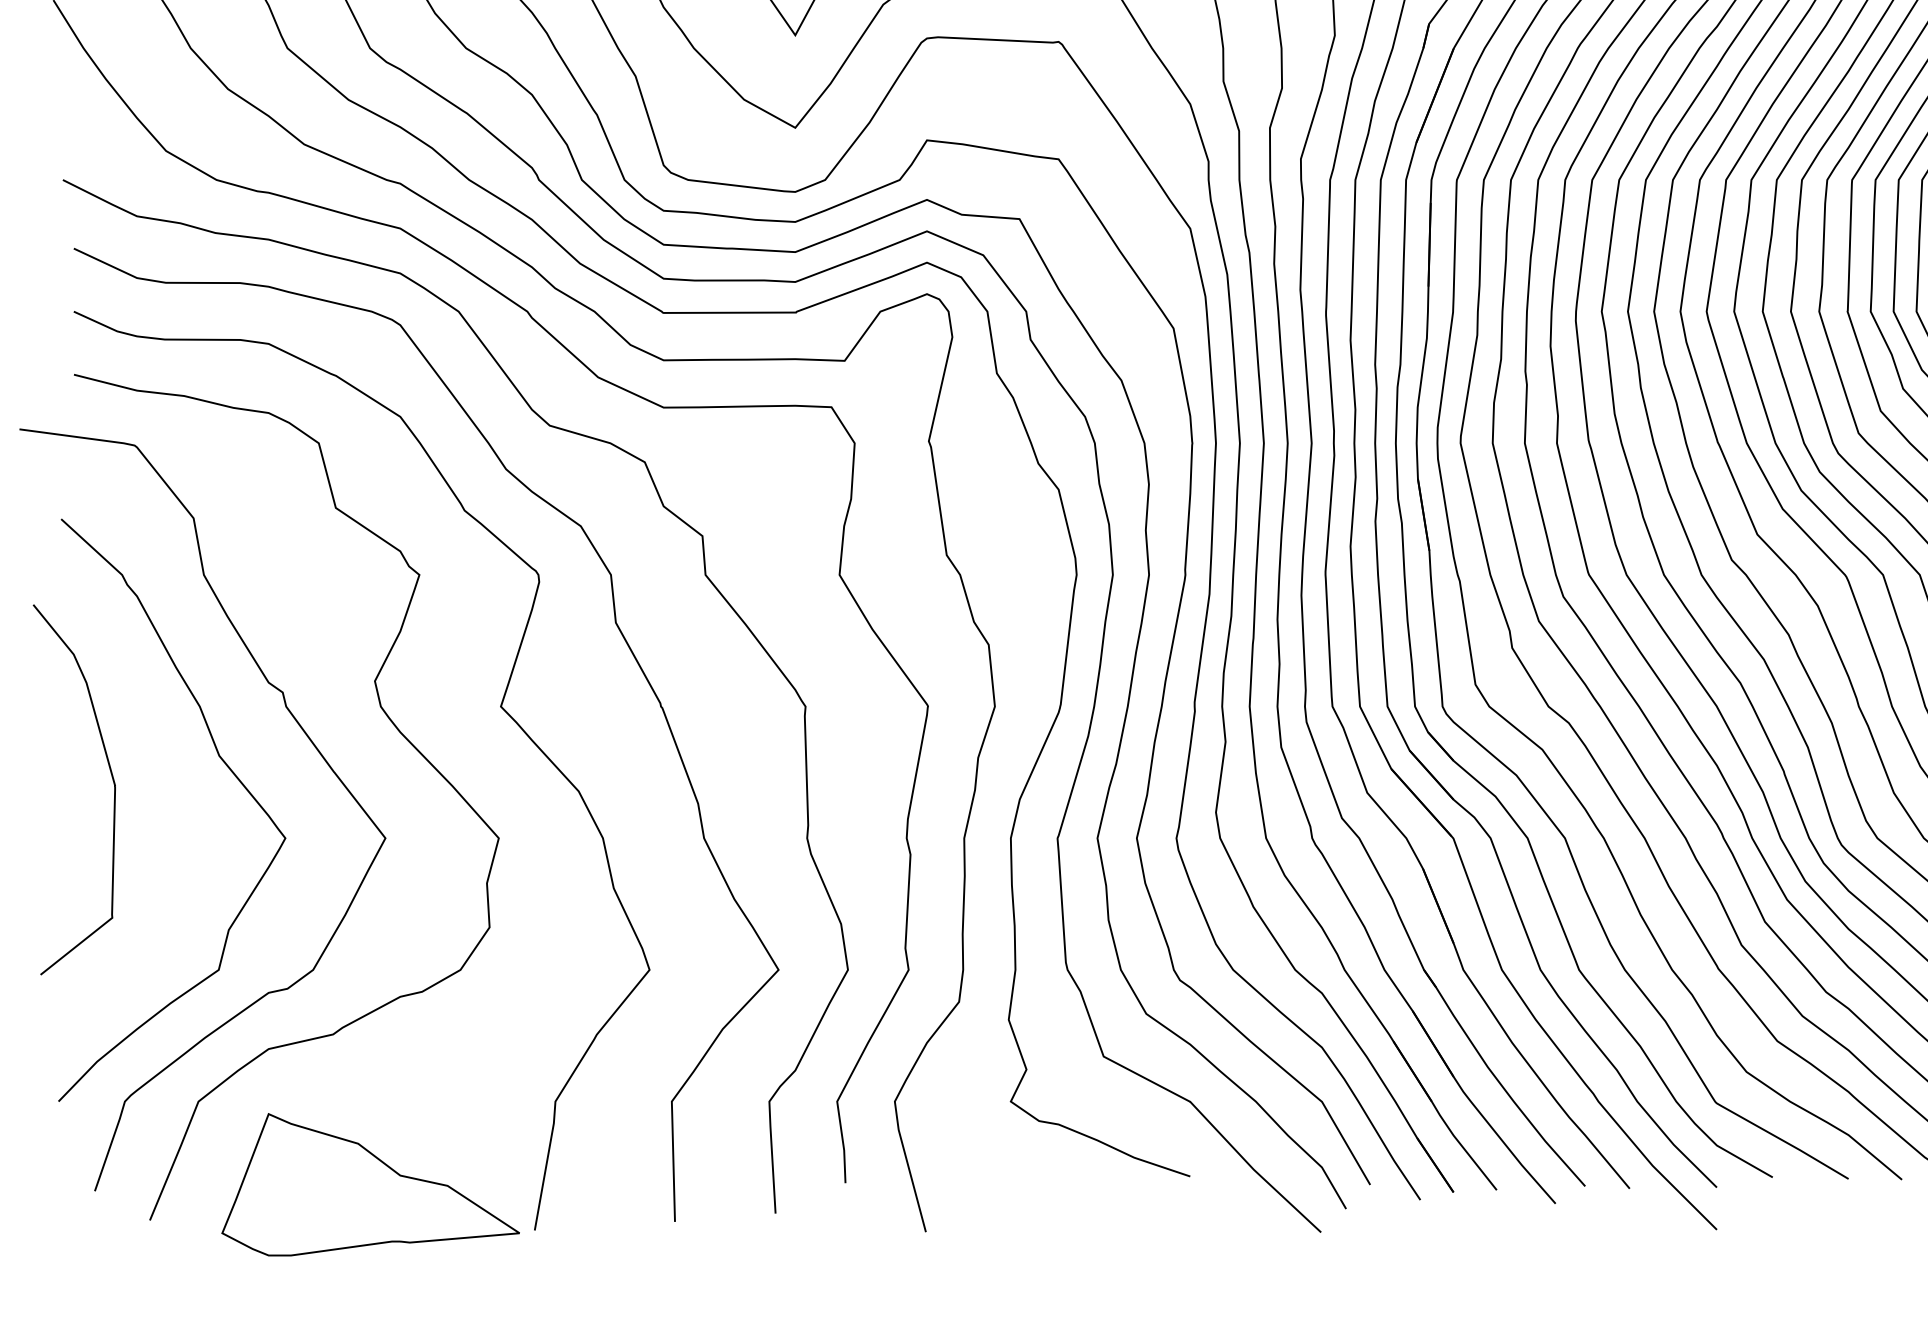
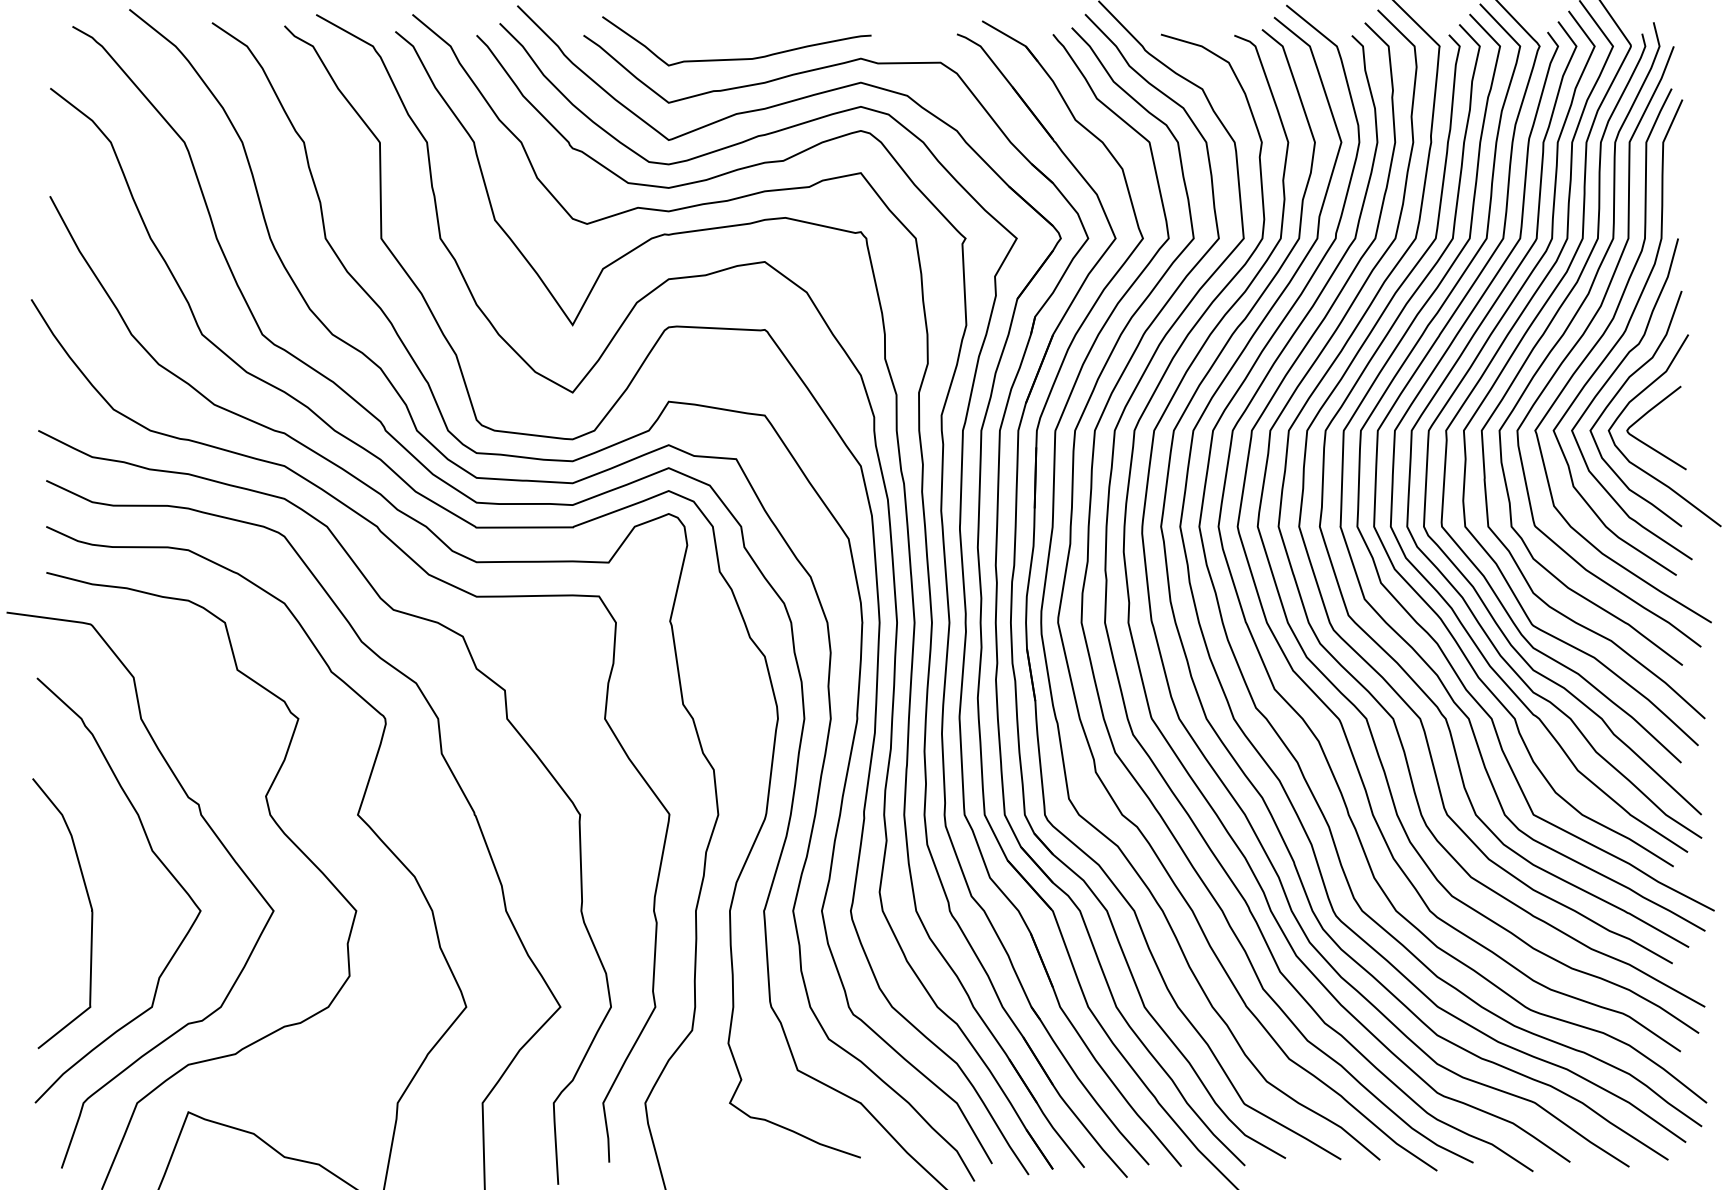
curve: (112, 782) -> (90, 908), moved

